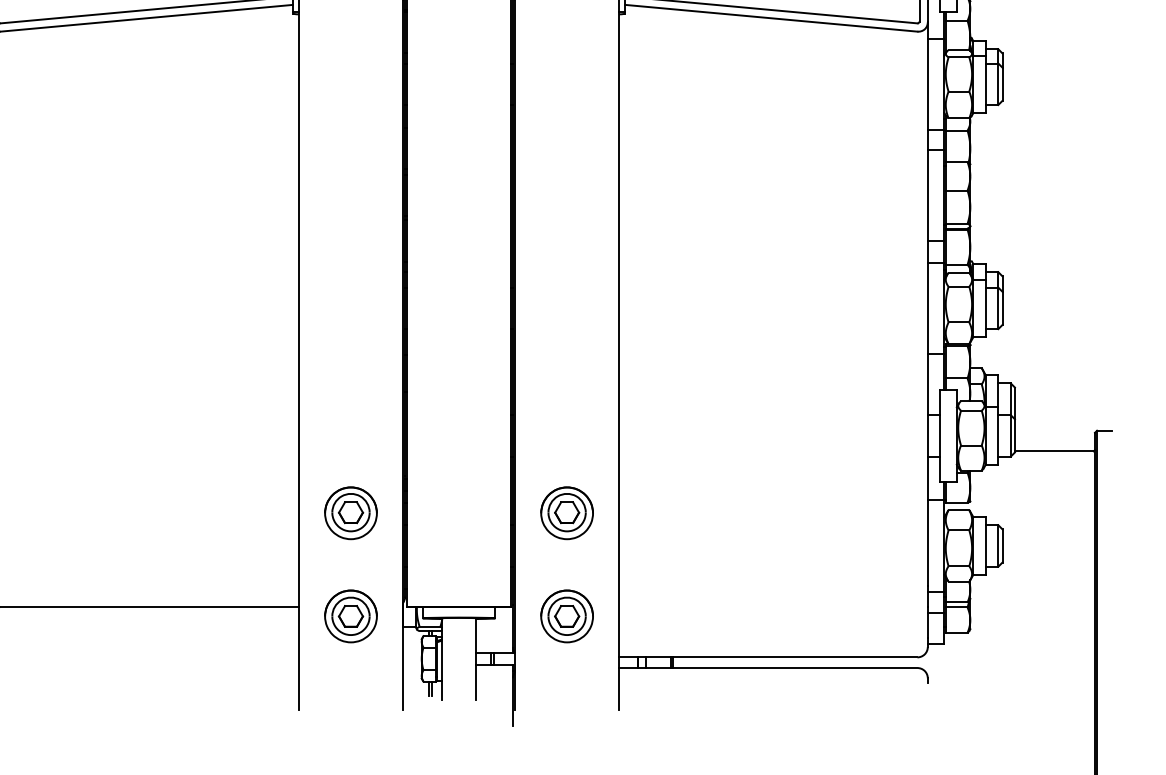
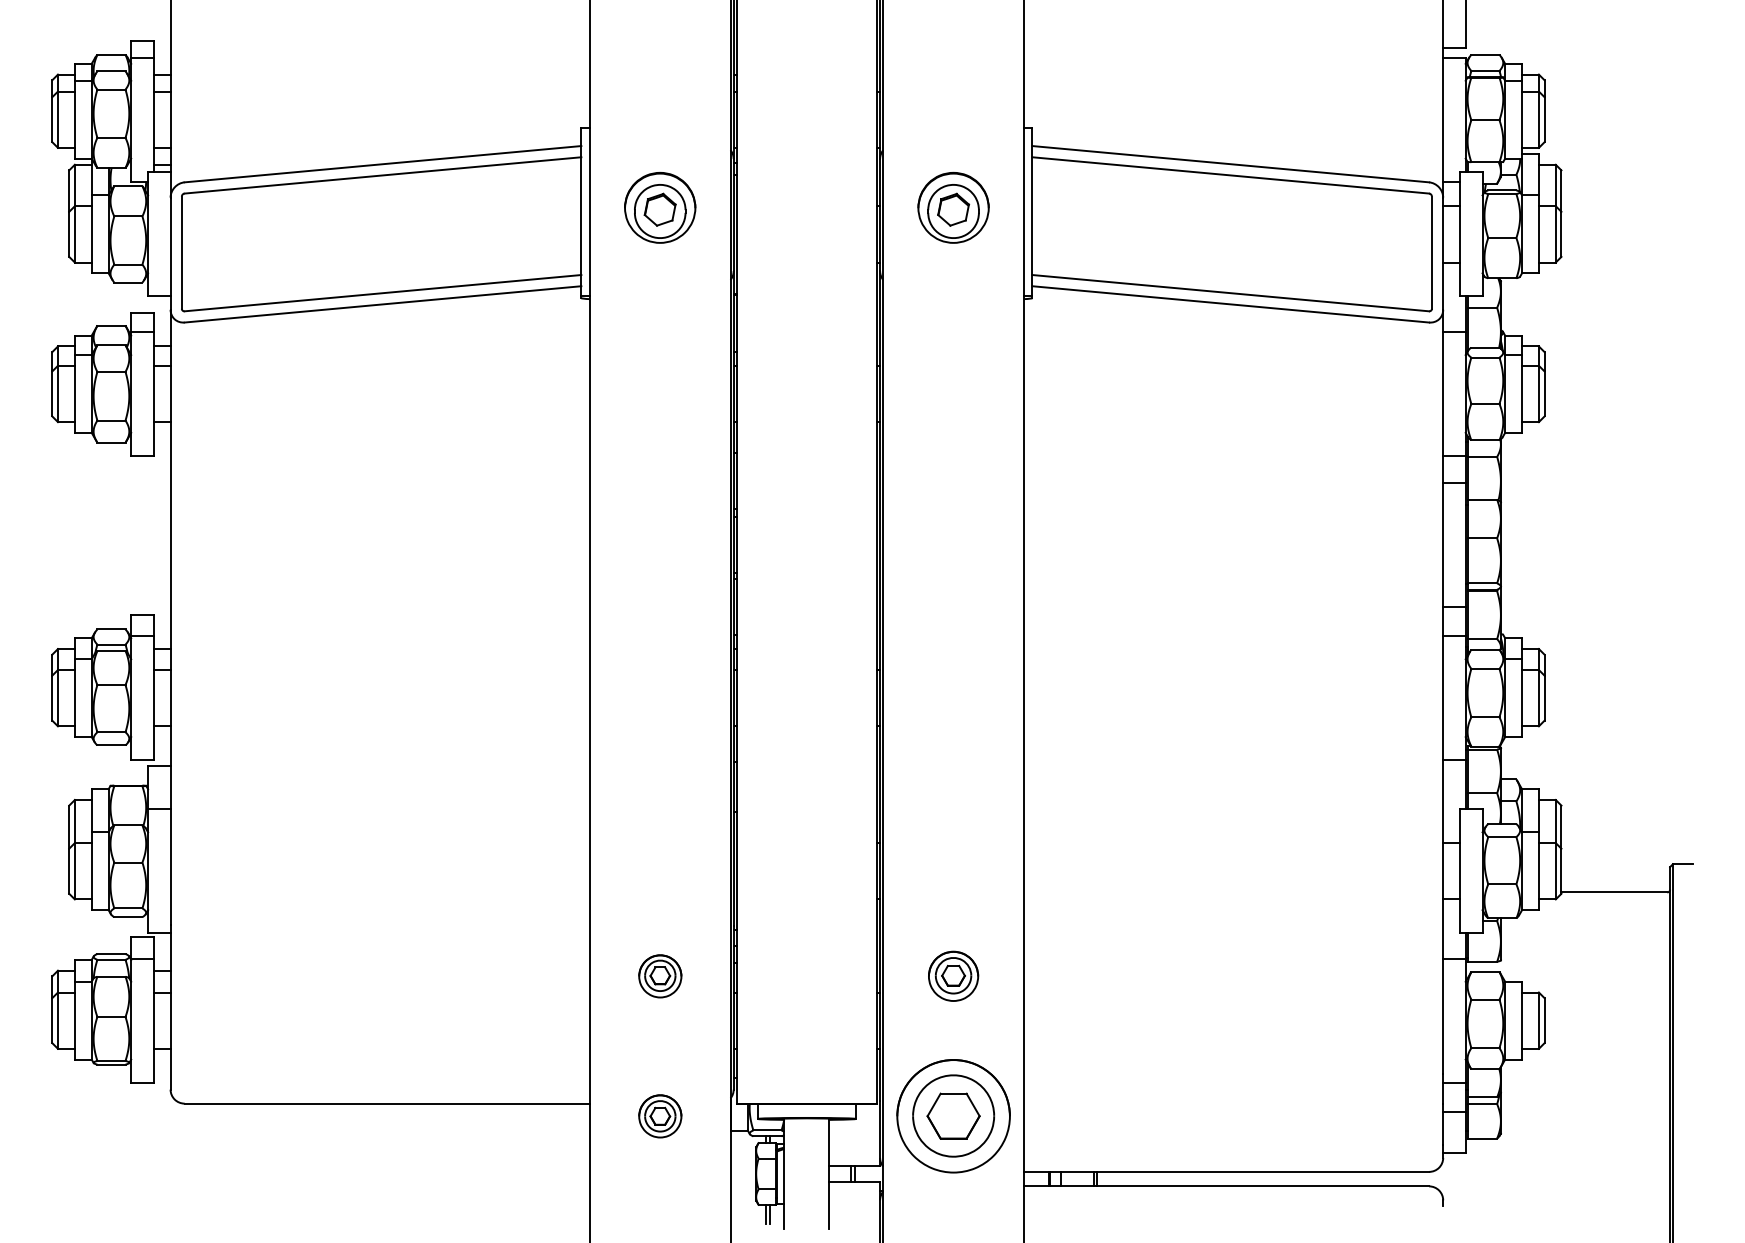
part: (351, 513) -> (660, 976), size x0.6
part: (567, 513) -> (953, 976), size x0.7
part: (351, 616) -> (660, 1116), size x0.6
part: (567, 616) -> (953, 1116), size x1.6

